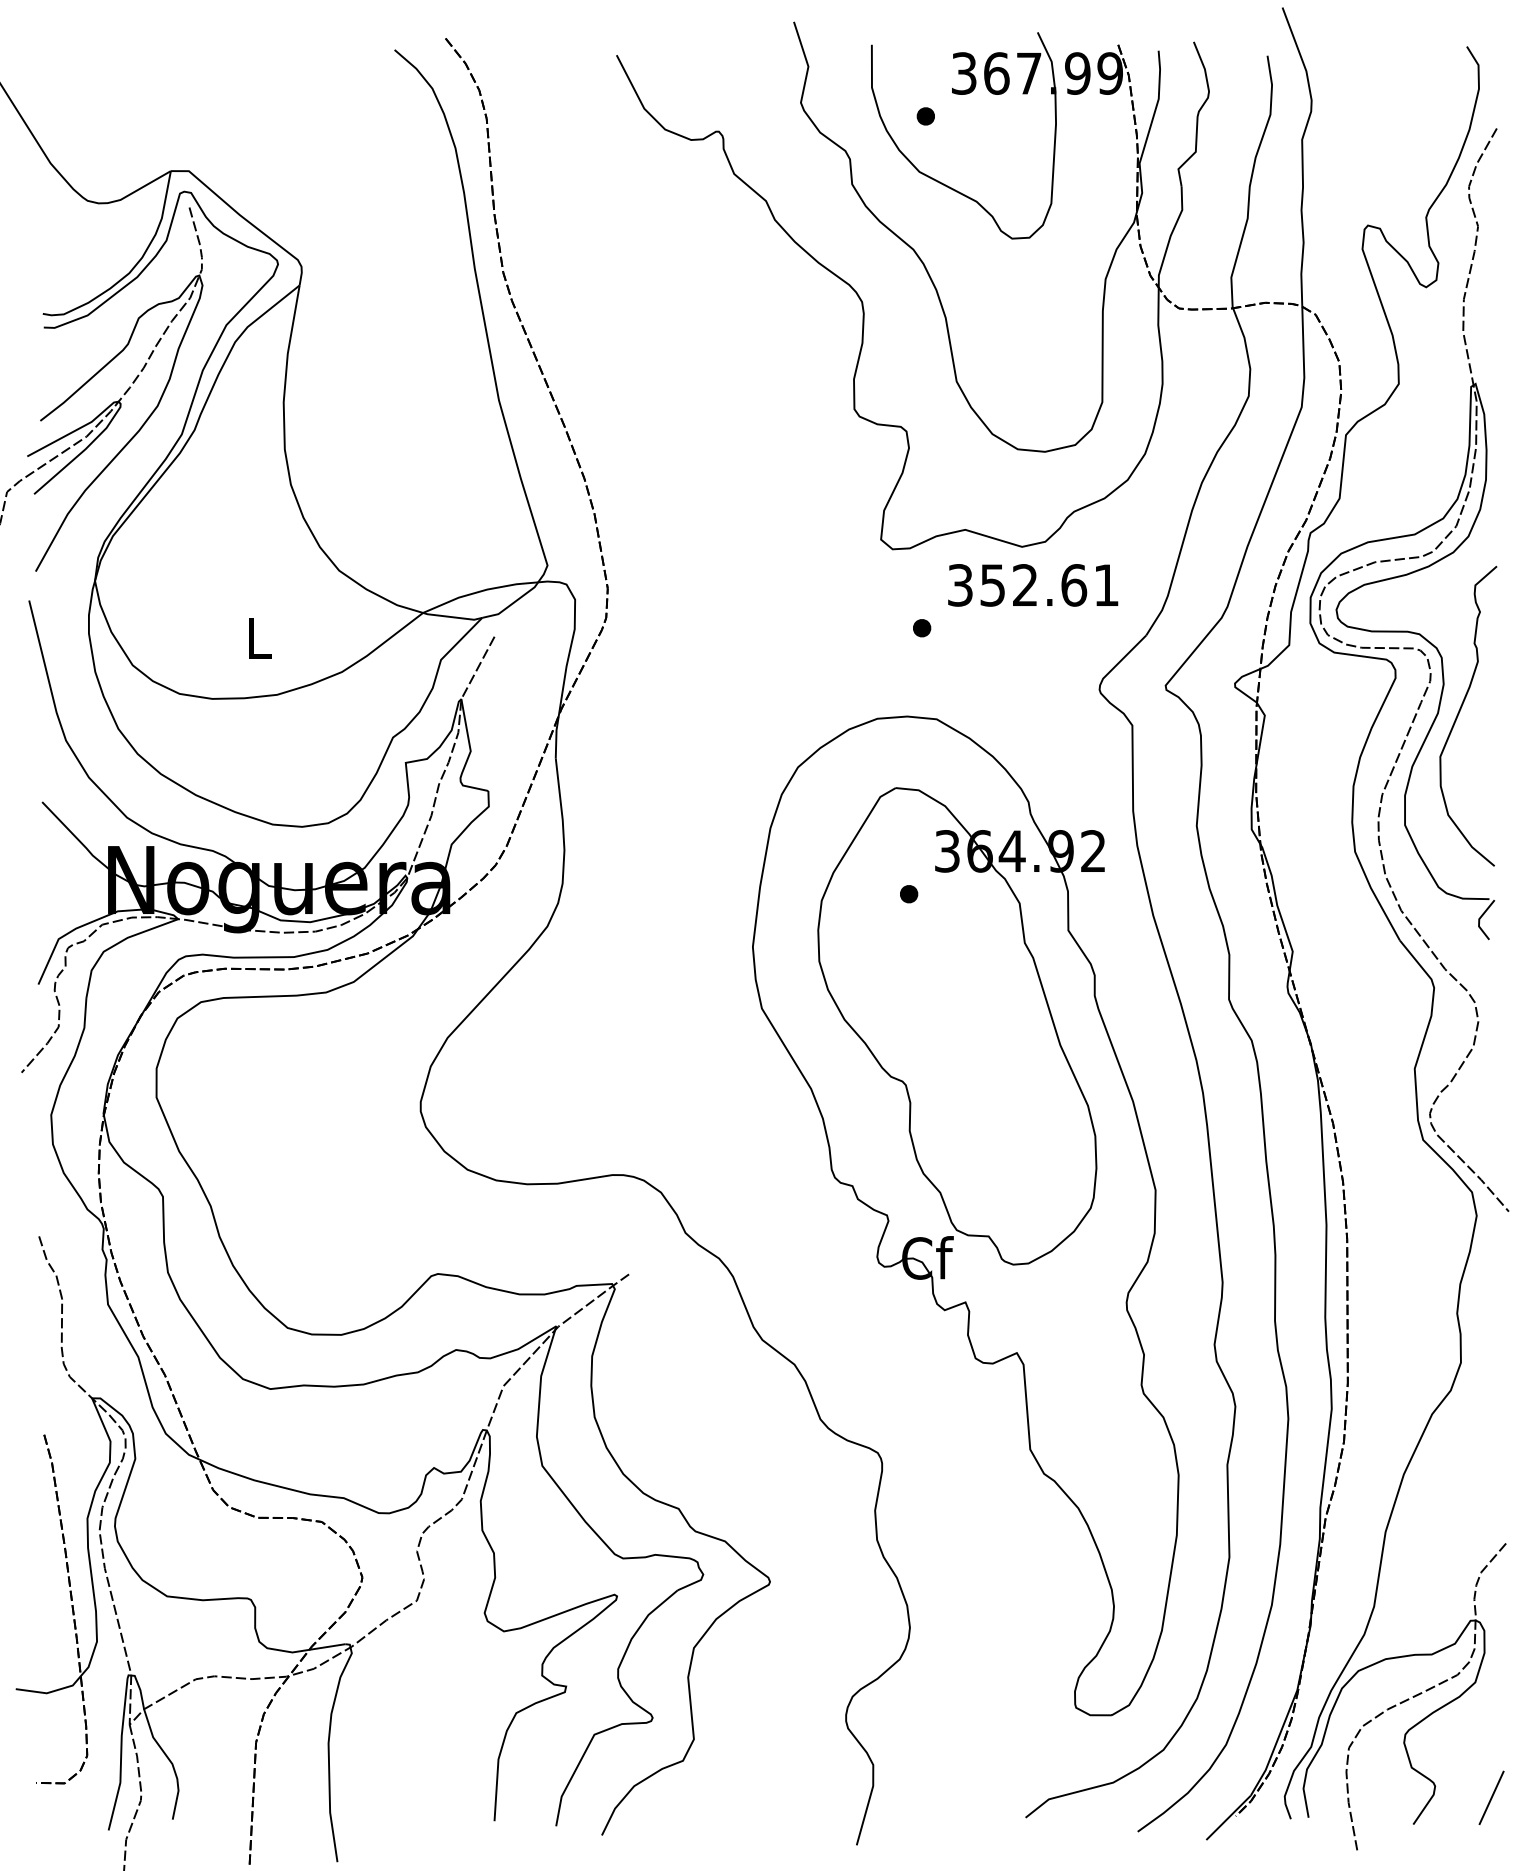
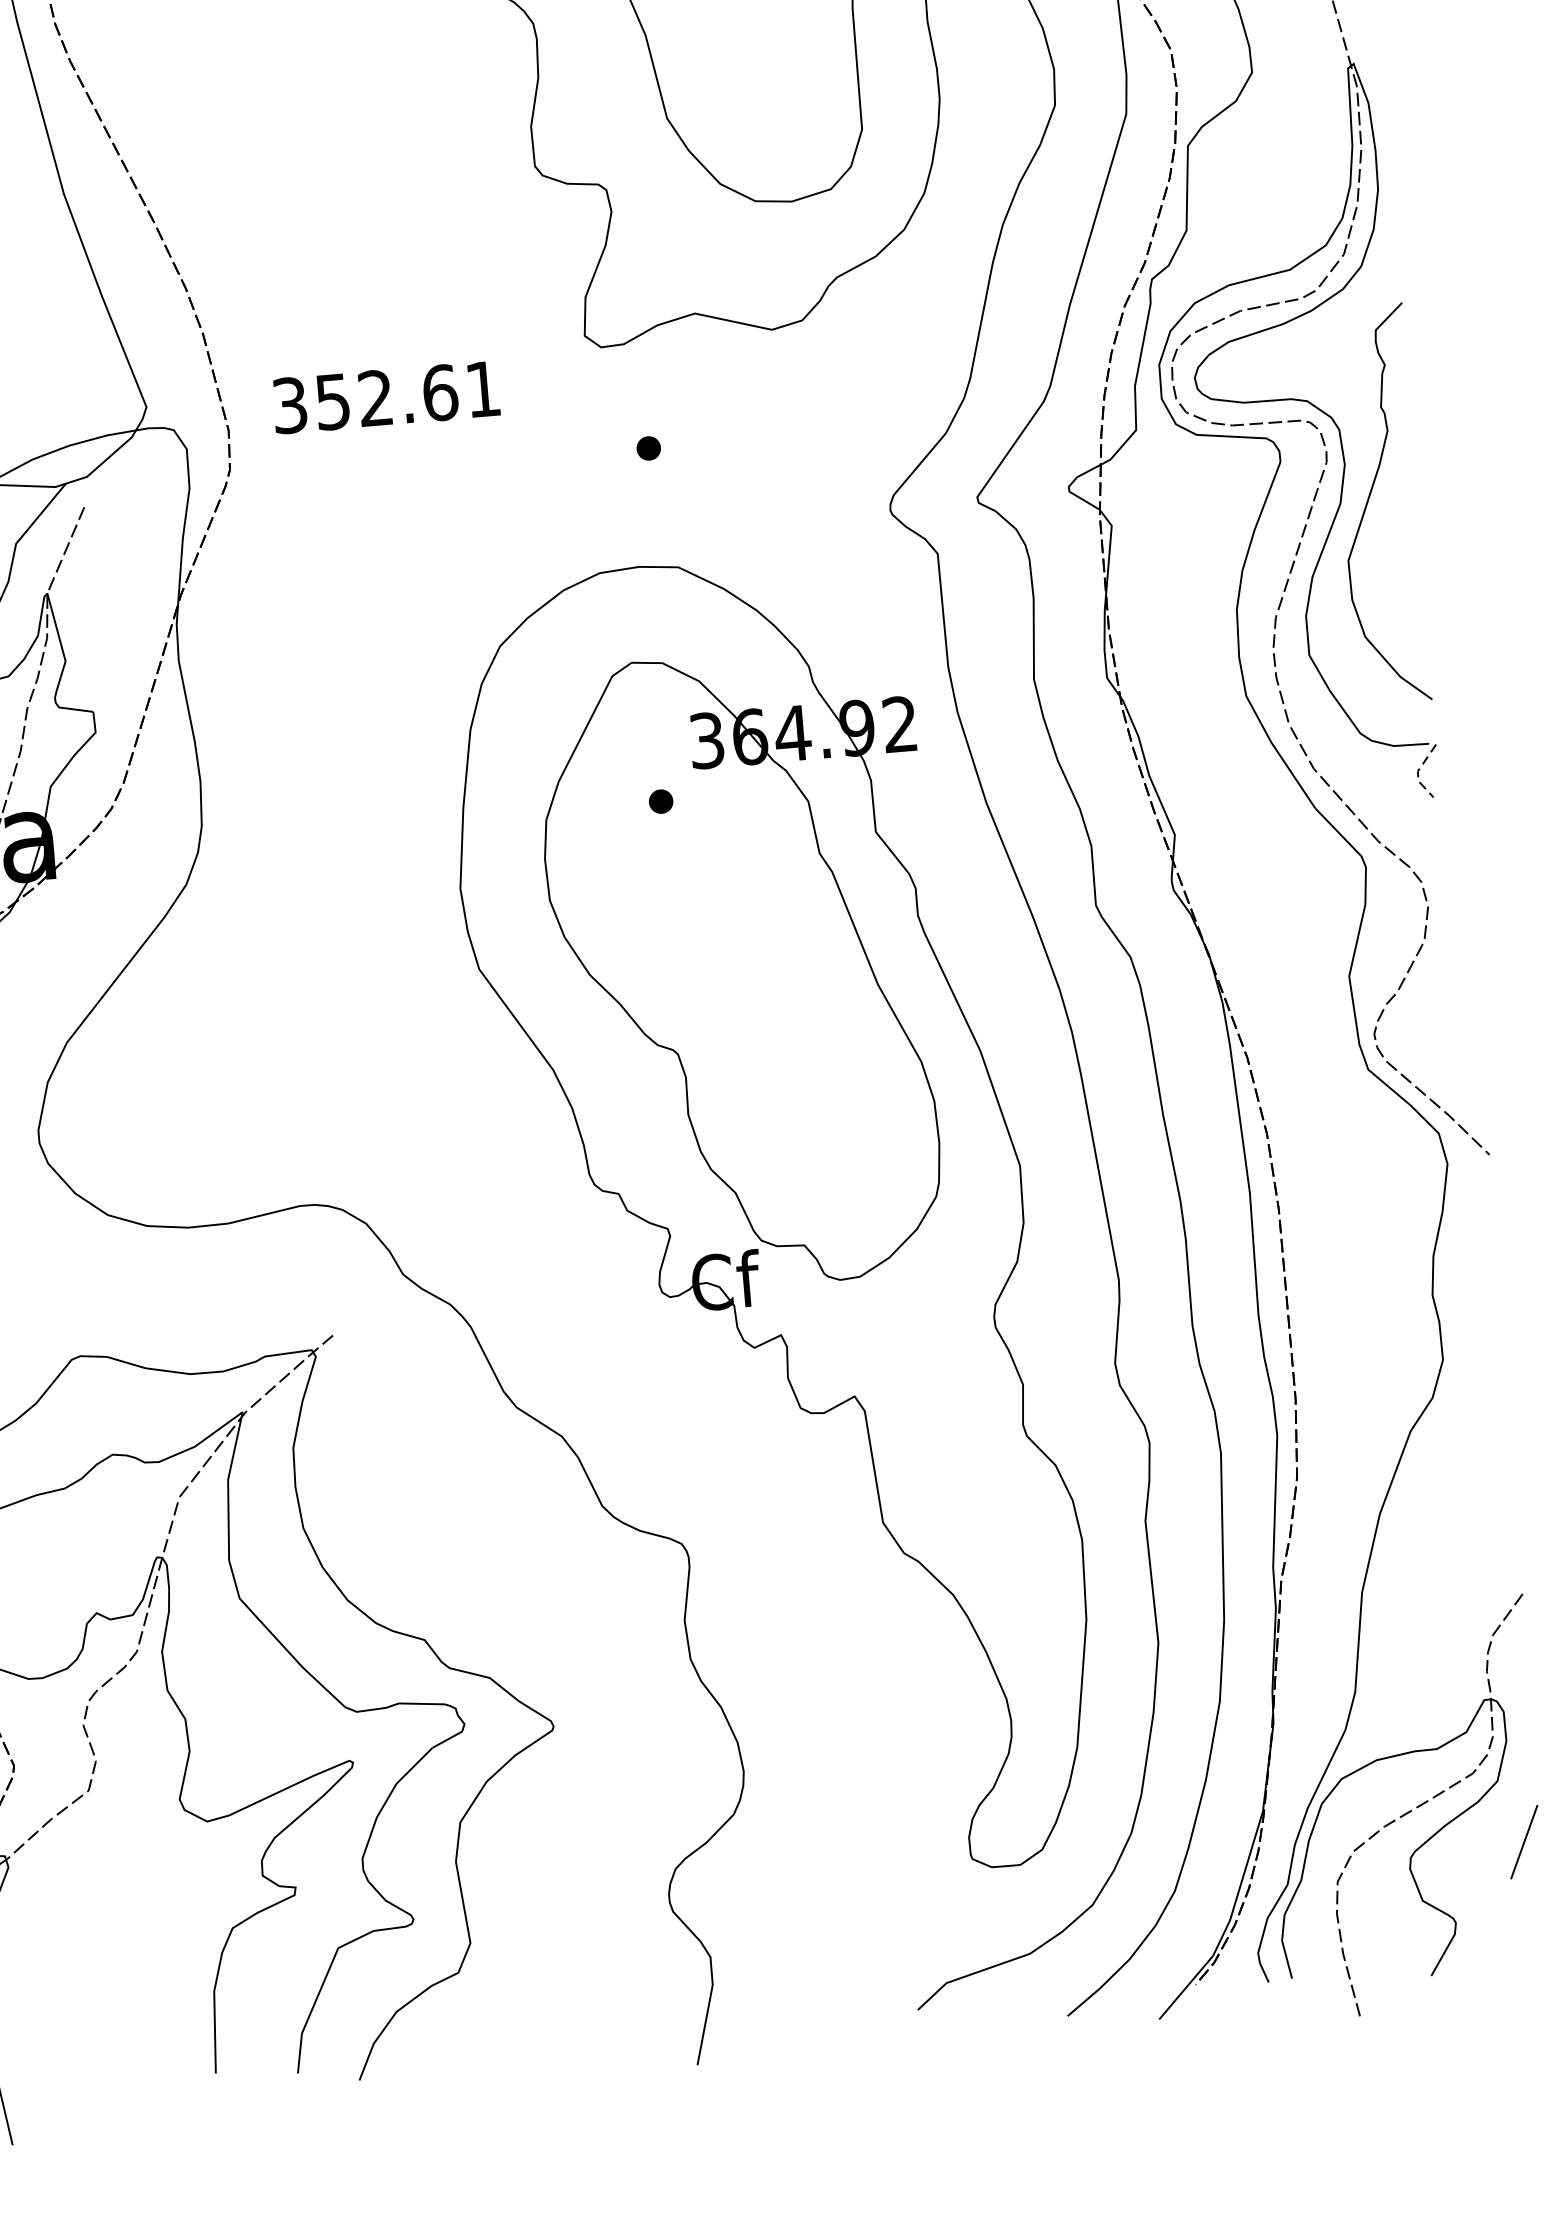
text: (1033, 585) -> (386, 397), moved
line: (1479, 919) -> (1418, 771), solid -> dashed
line: (1491, 1797) -> (1524, 1841), moved

